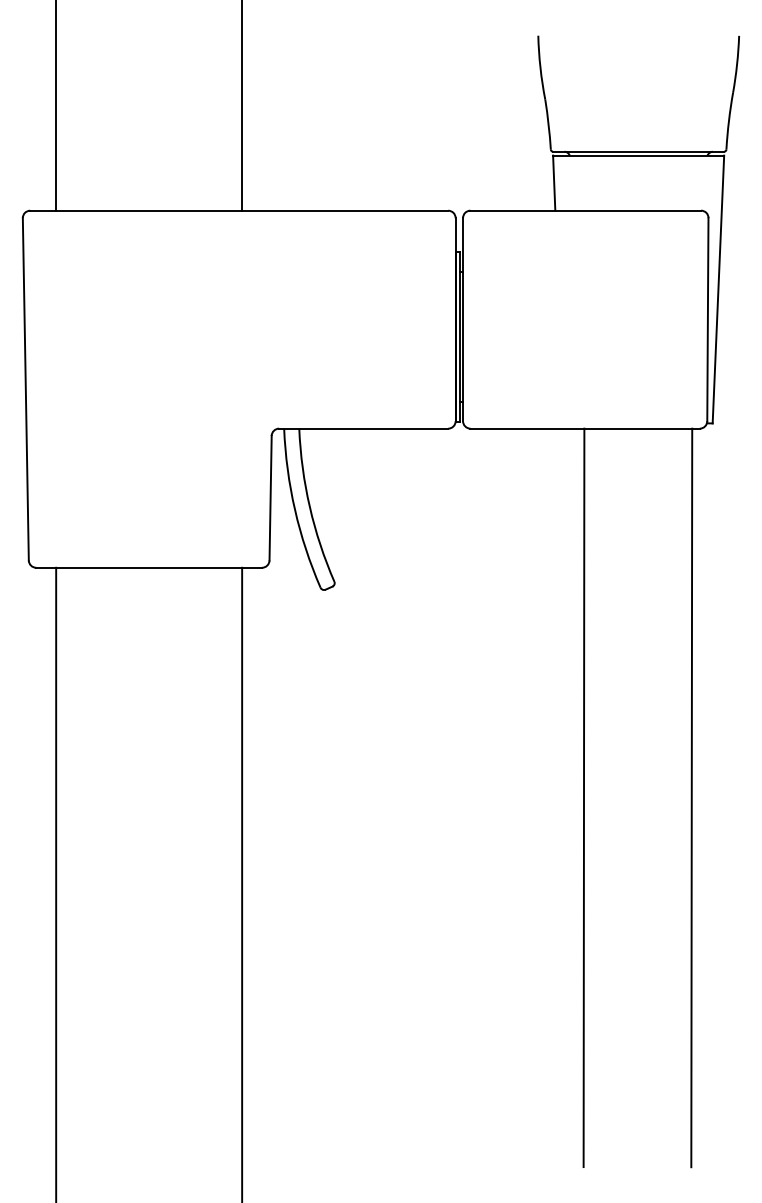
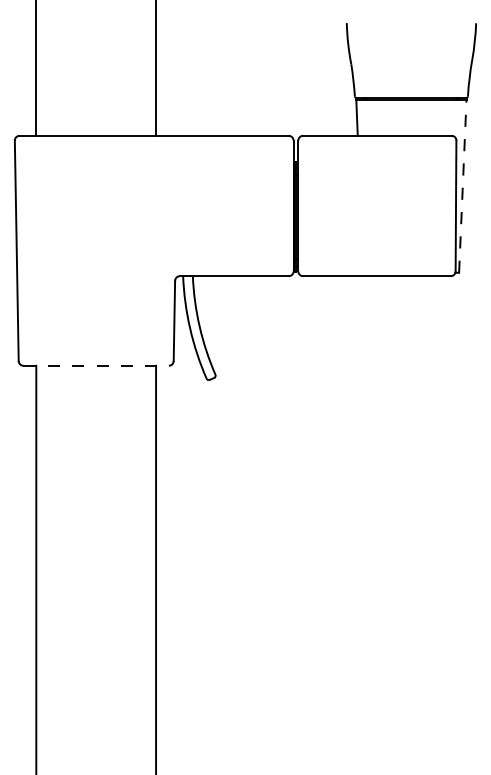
line: (717, 289) -> (462, 186), solid -> dashed
line: (149, 567) -> (96, 365), solid -> dashed
line: (582, 797) -> (375, 513), removed
line: (691, 797) -> (445, 513), removed

